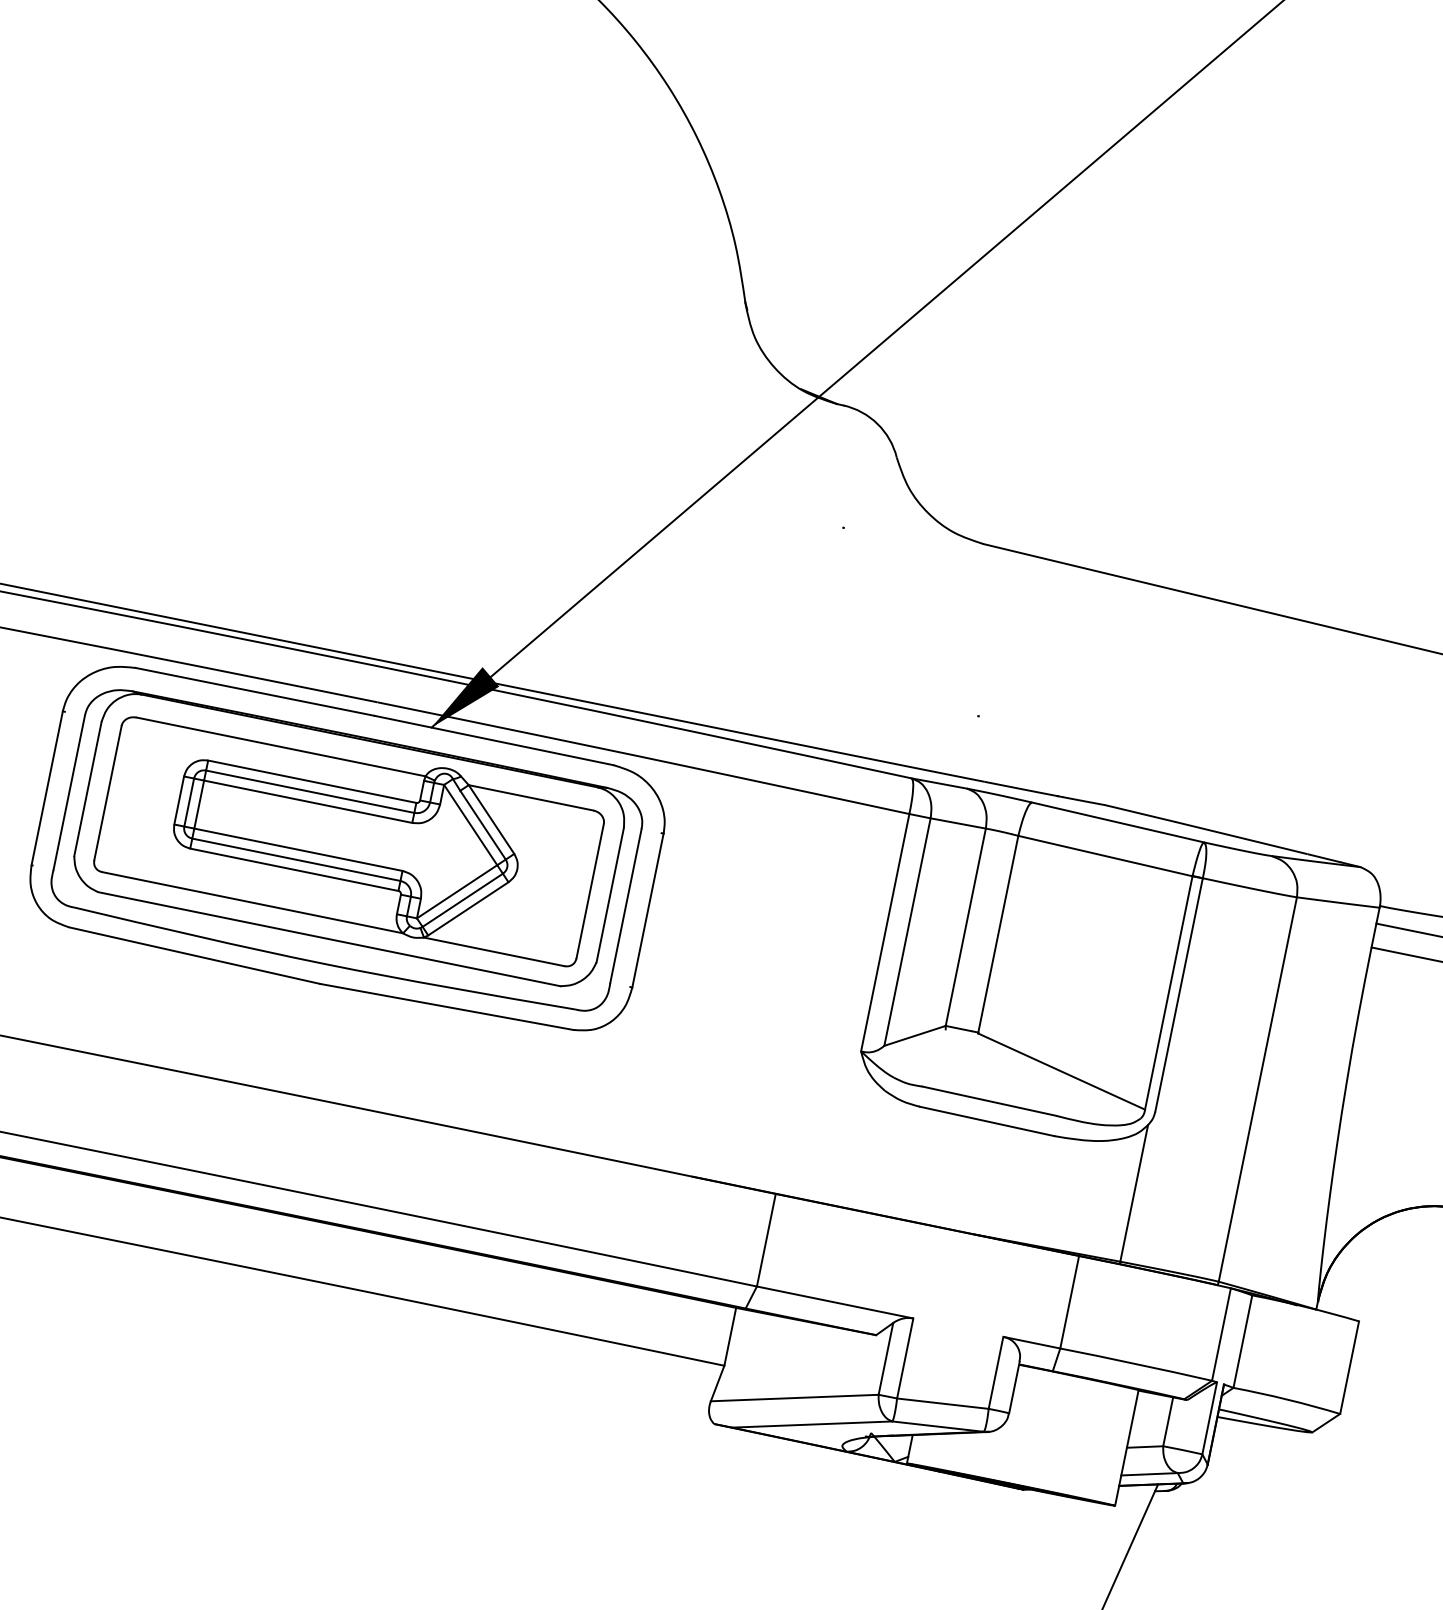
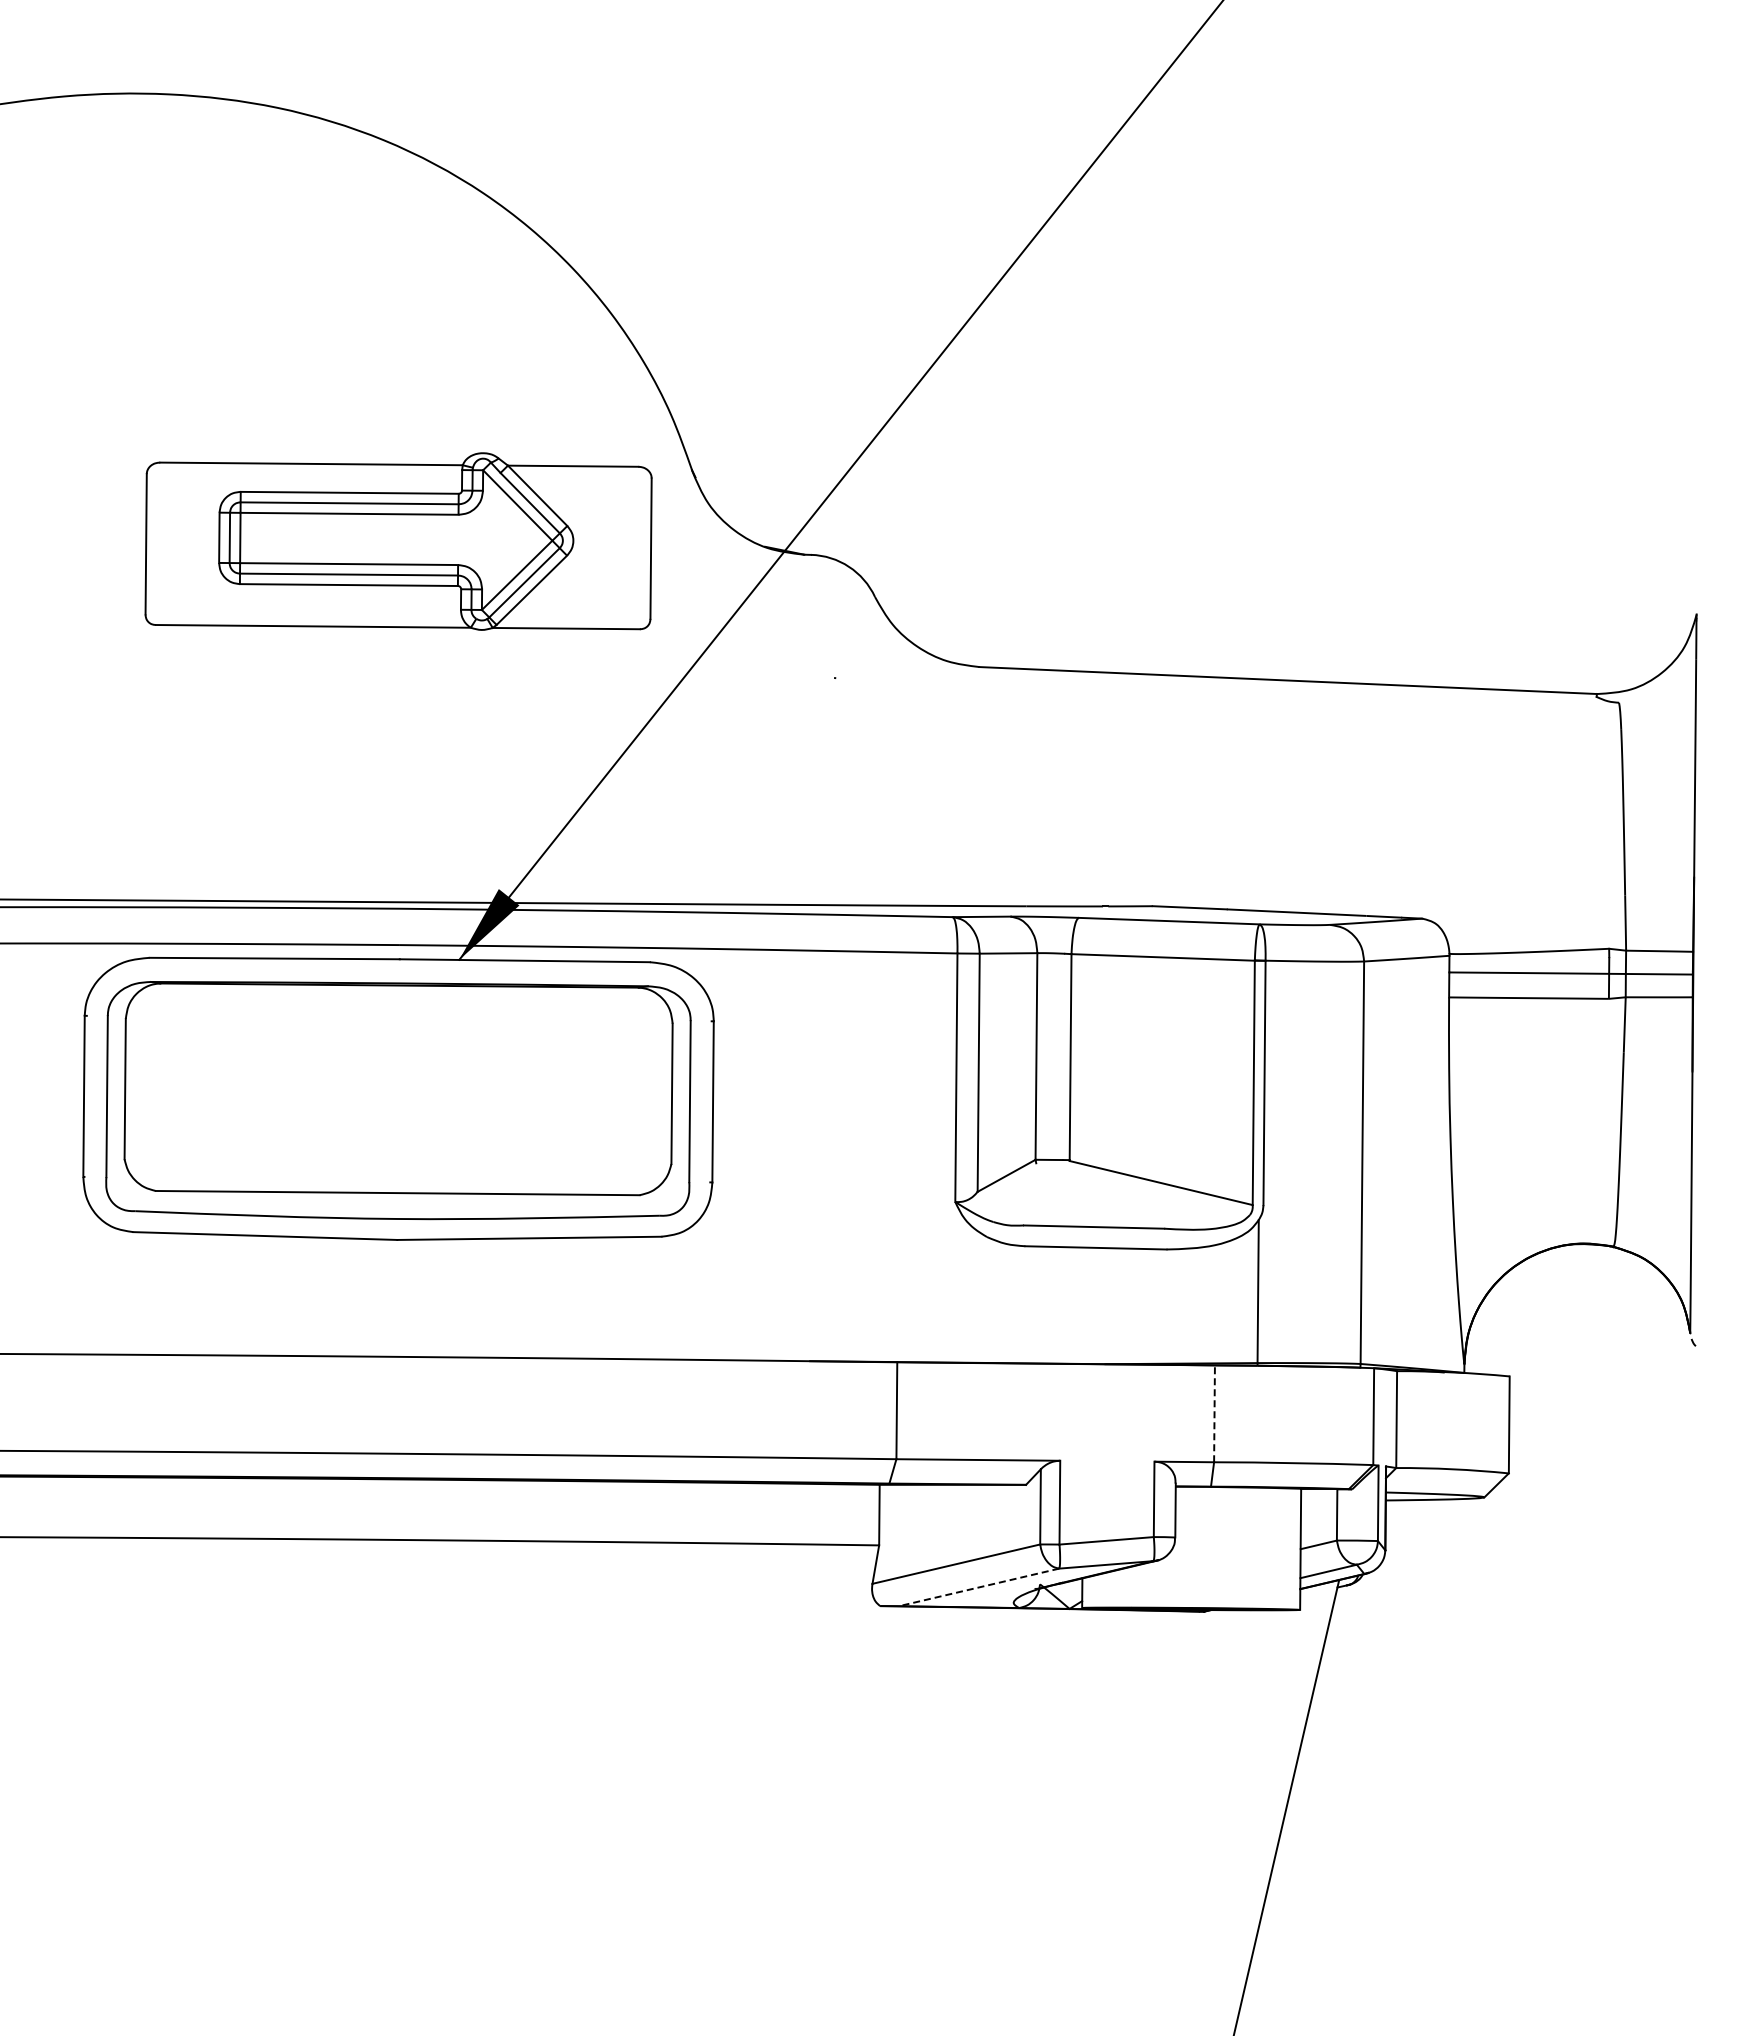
part: (349, 837) -> (398, 541), moved
line: (1069, 1301) -> (1214, 1413), solid -> dashed
line: (811, 1424) -> (978, 1587), solid -> dashed

